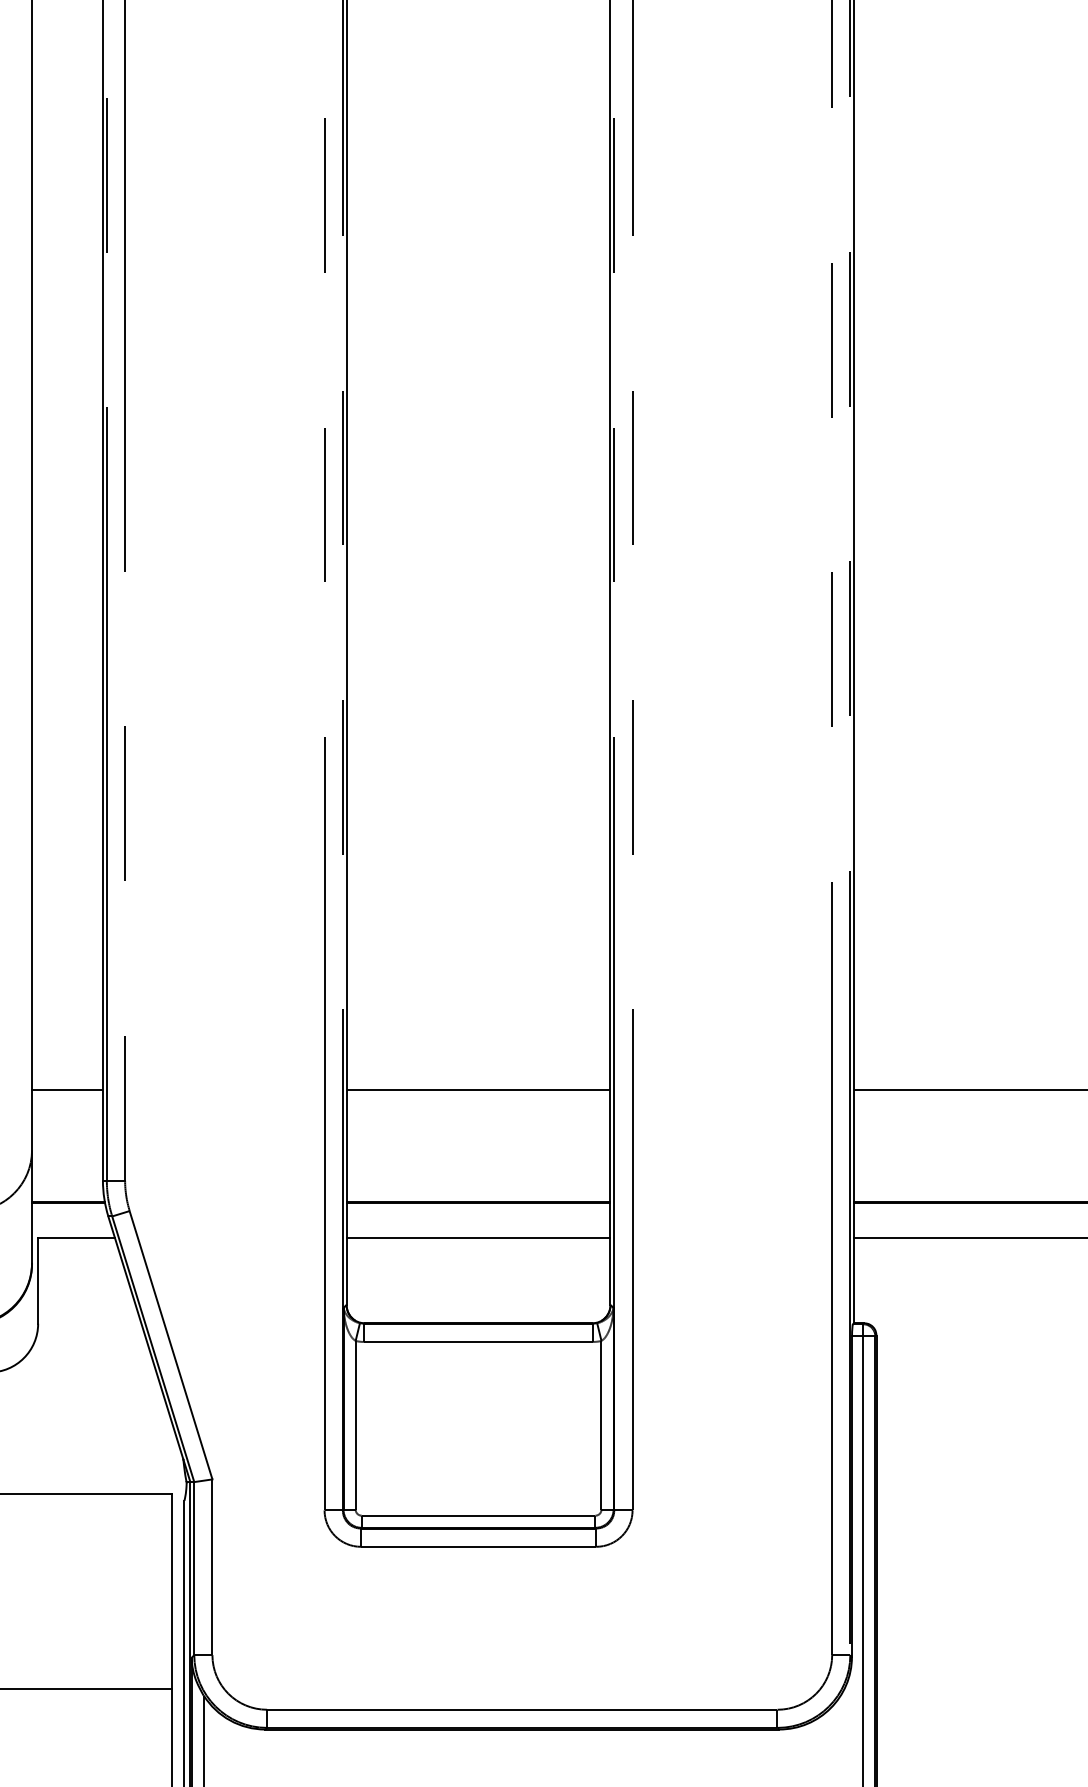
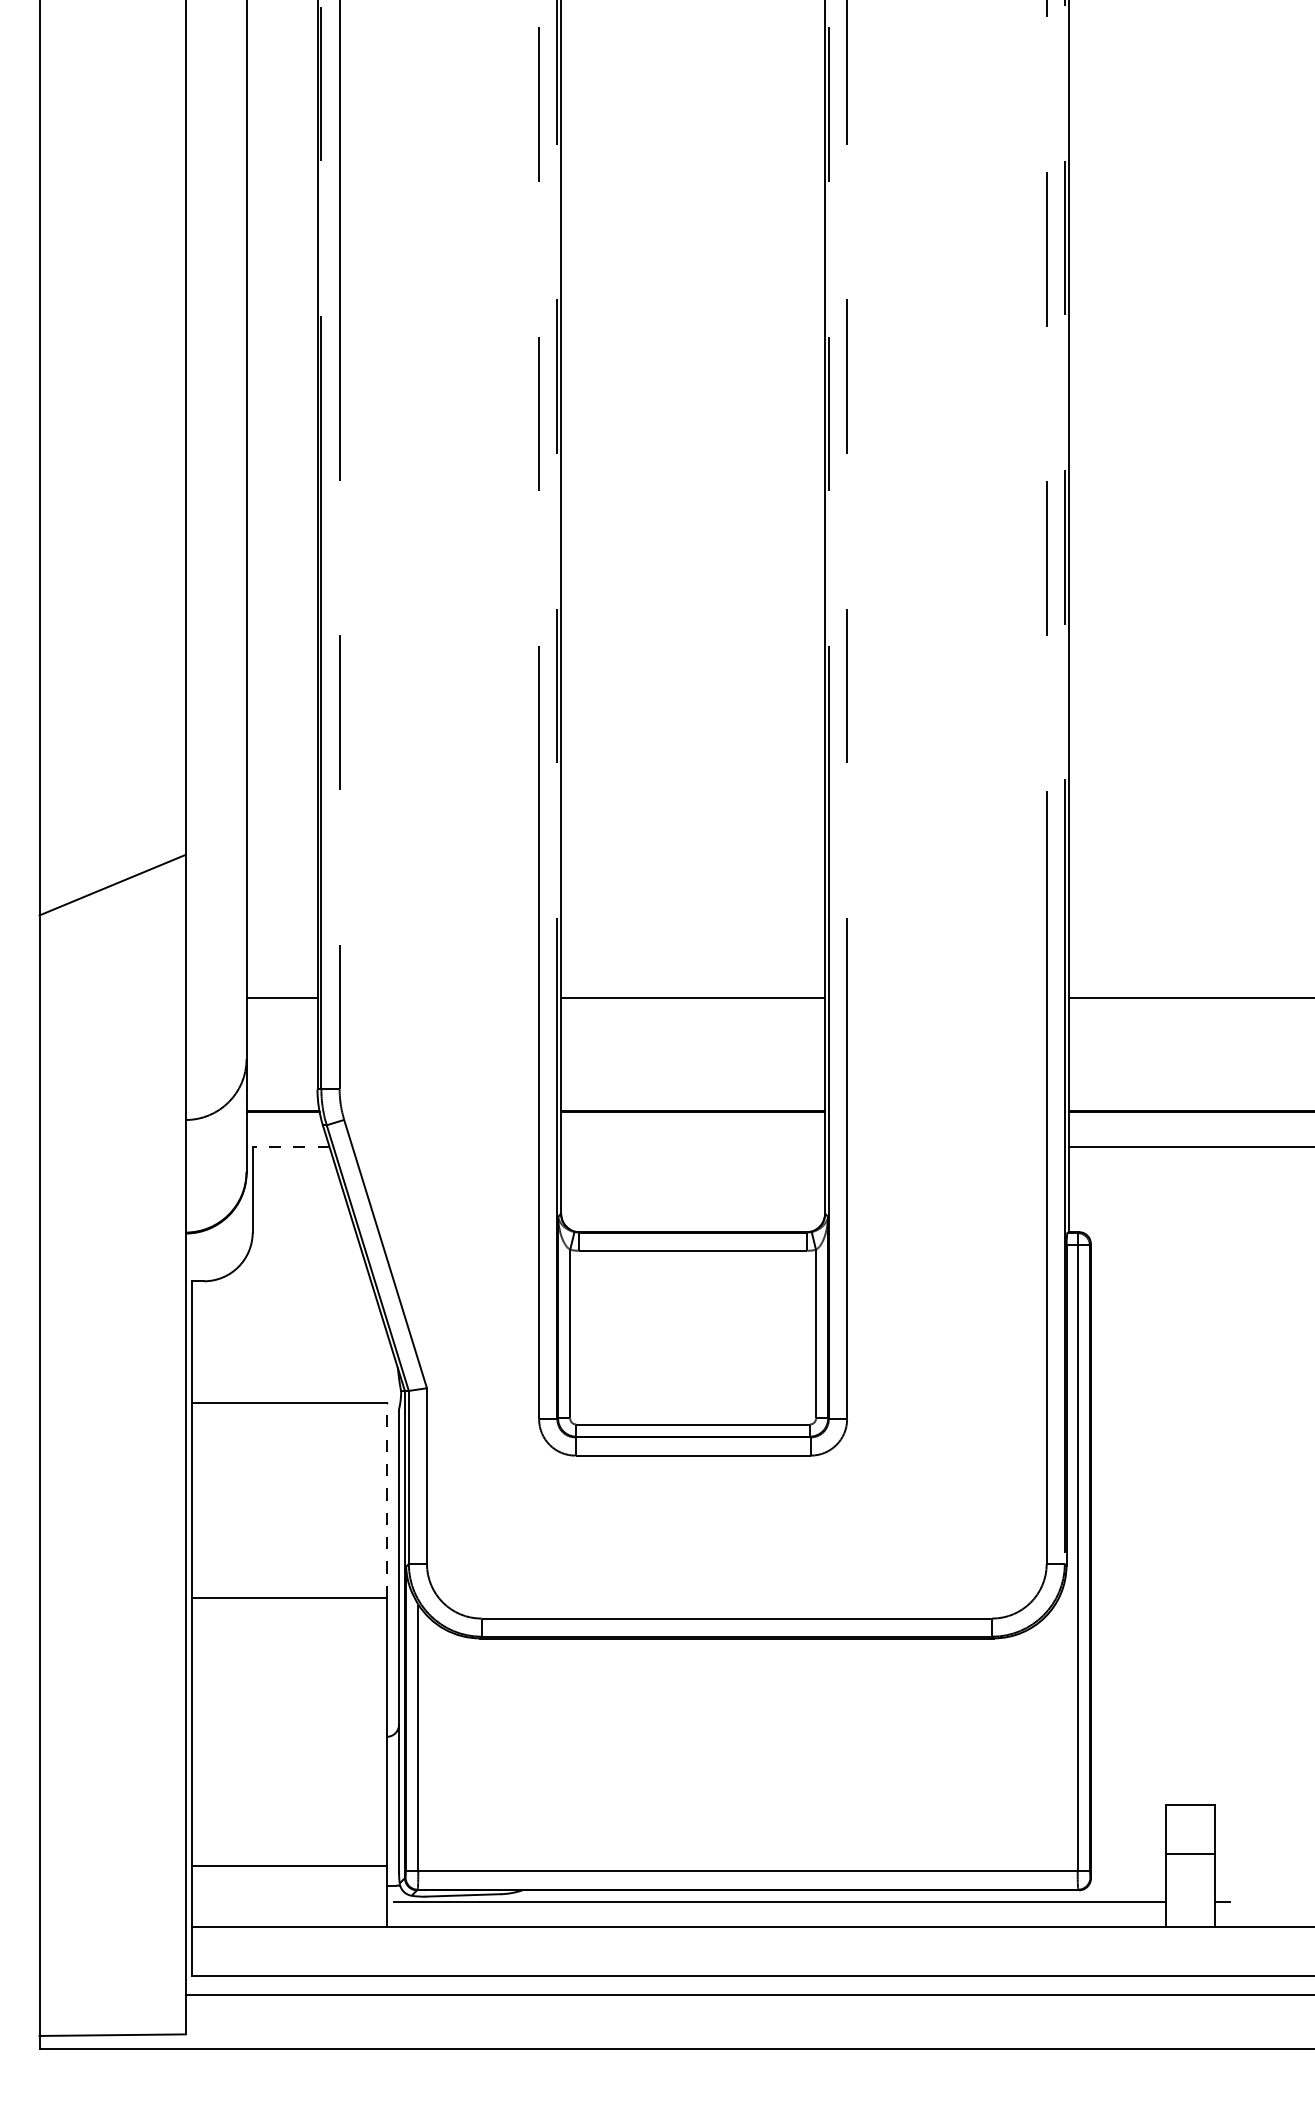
line: (75, 1238) -> (290, 1147), solid -> dashed
line: (478, 1238) -> (693, 1147), removed
line: (171, 1591) -> (386, 1500), solid -> dashed

